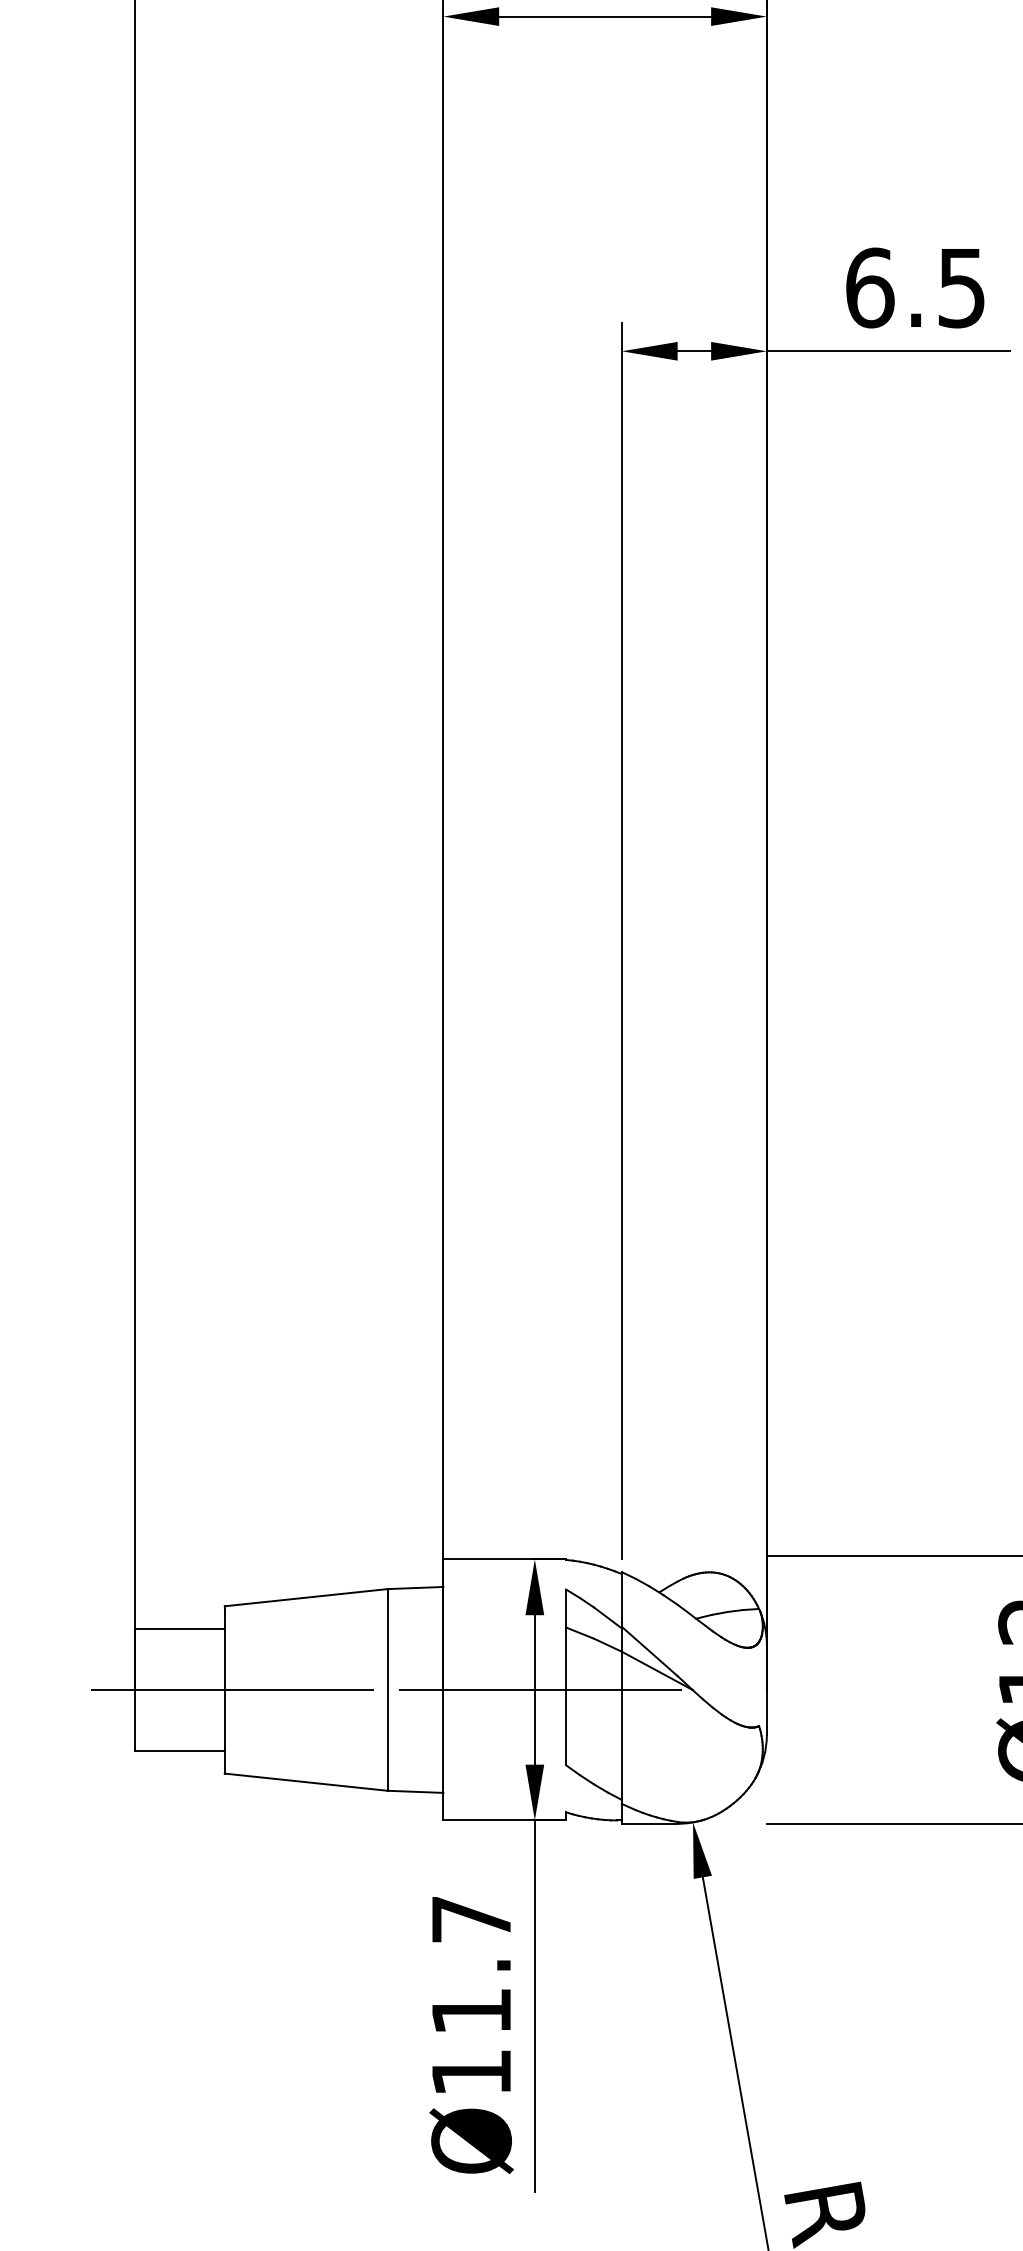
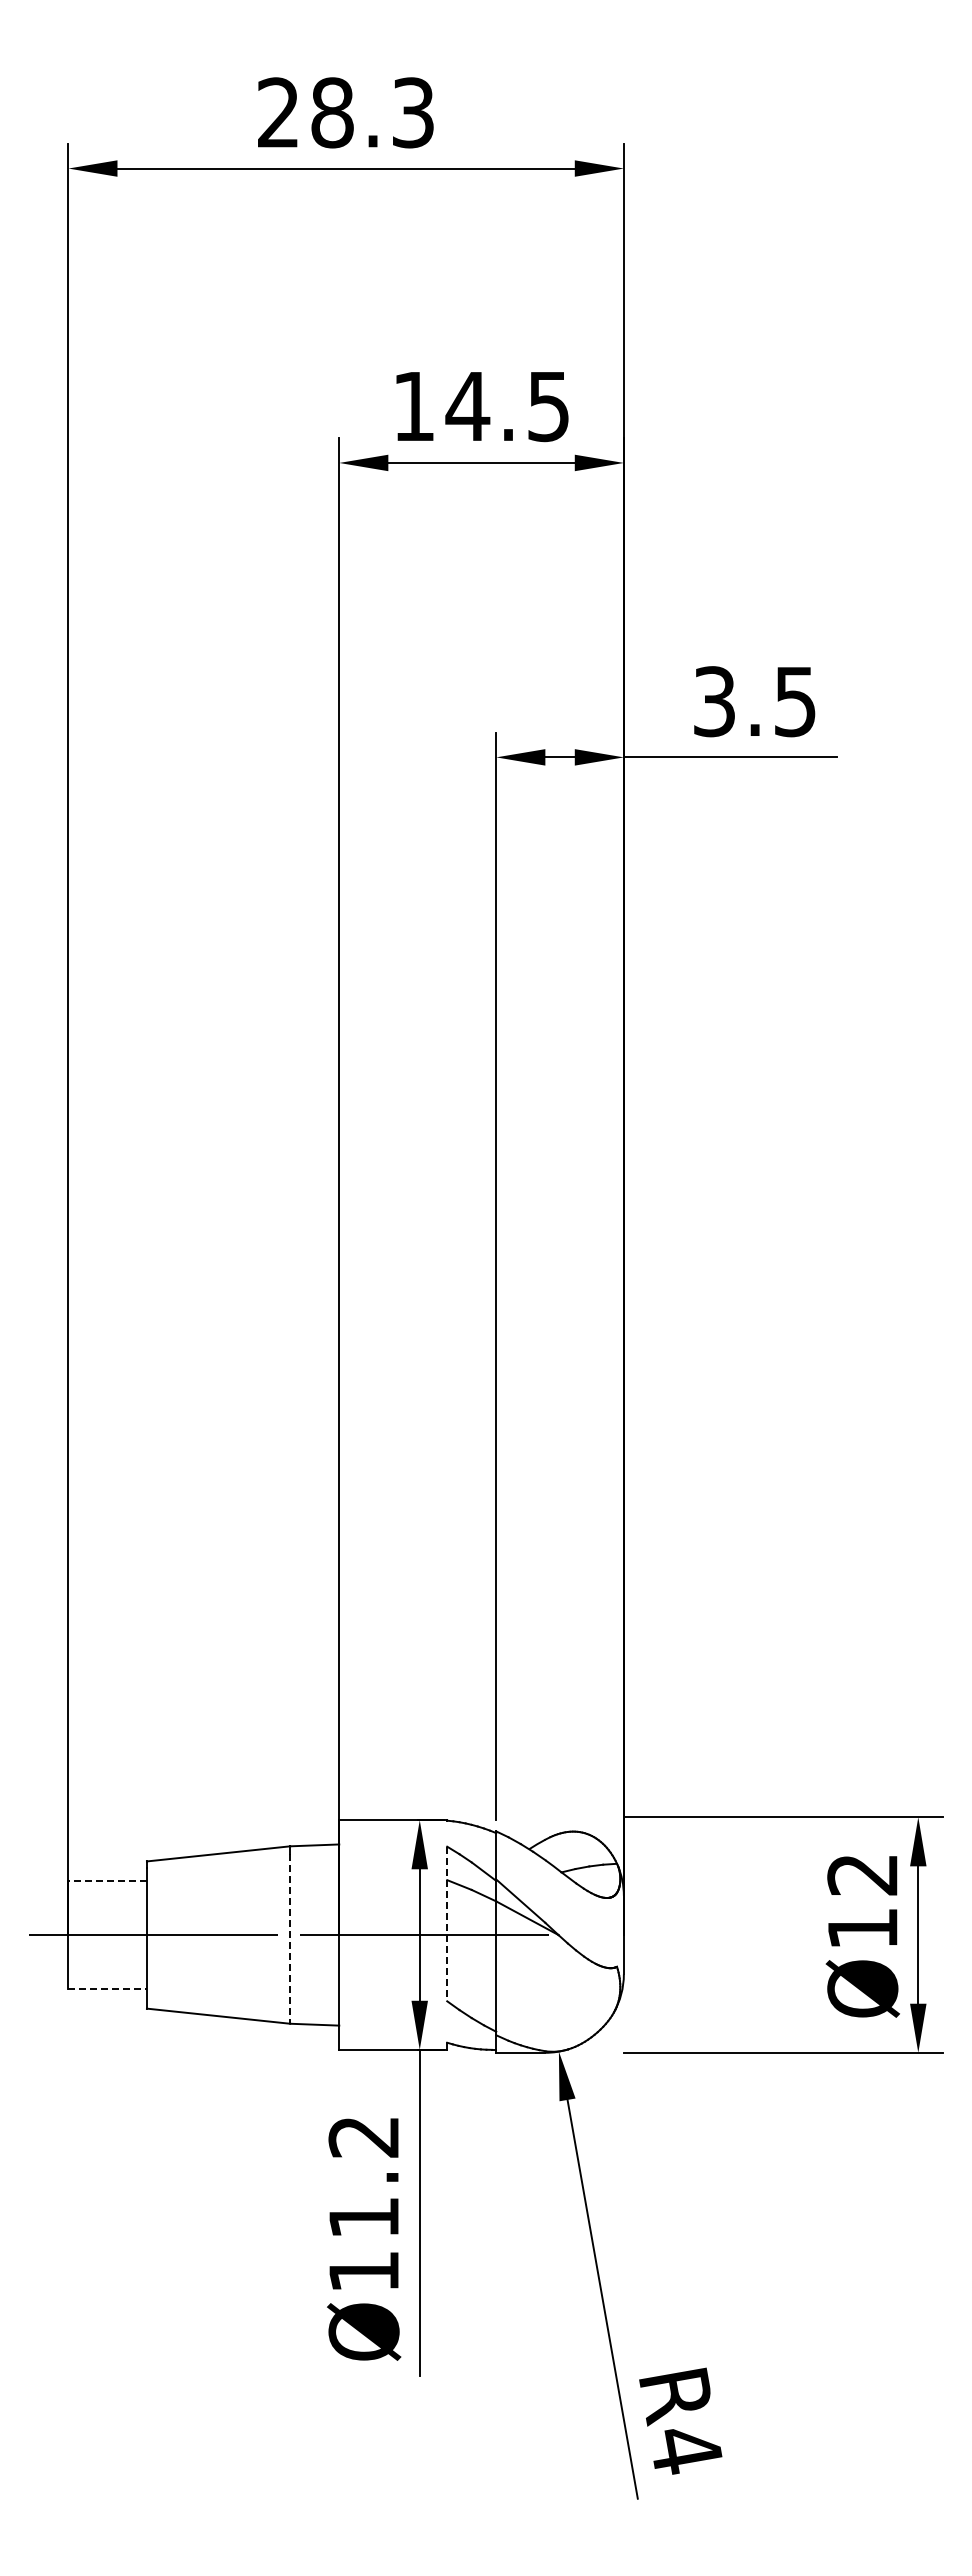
text: (869, 287) -> (714, 701), 6.5 -> 3.5
line: (179, 1629) -> (107, 1881), solid -> dashed
line: (566, 1677) -> (447, 1924), solid -> dashed
line: (387, 1695) -> (290, 1939), solid -> dashed
line: (181, 1751) -> (108, 1989), solid -> dashed
text: (470, 1920) -> (363, 2137), Ø11.7 -> Ø11.2

